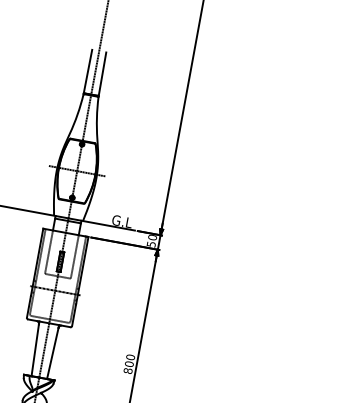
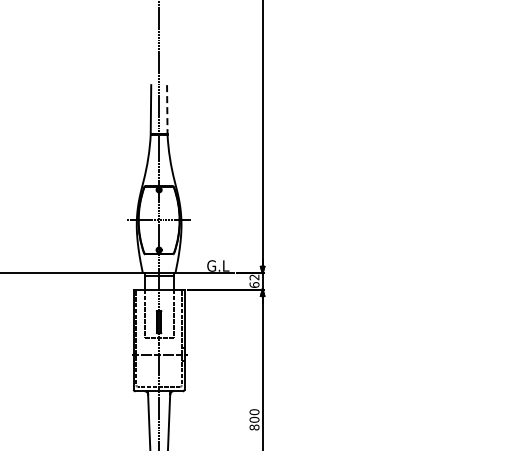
line: (102, 75) -> (167, 110), solid -> dashed
text: (152, 240) -> (254, 280), 50 -> 62

